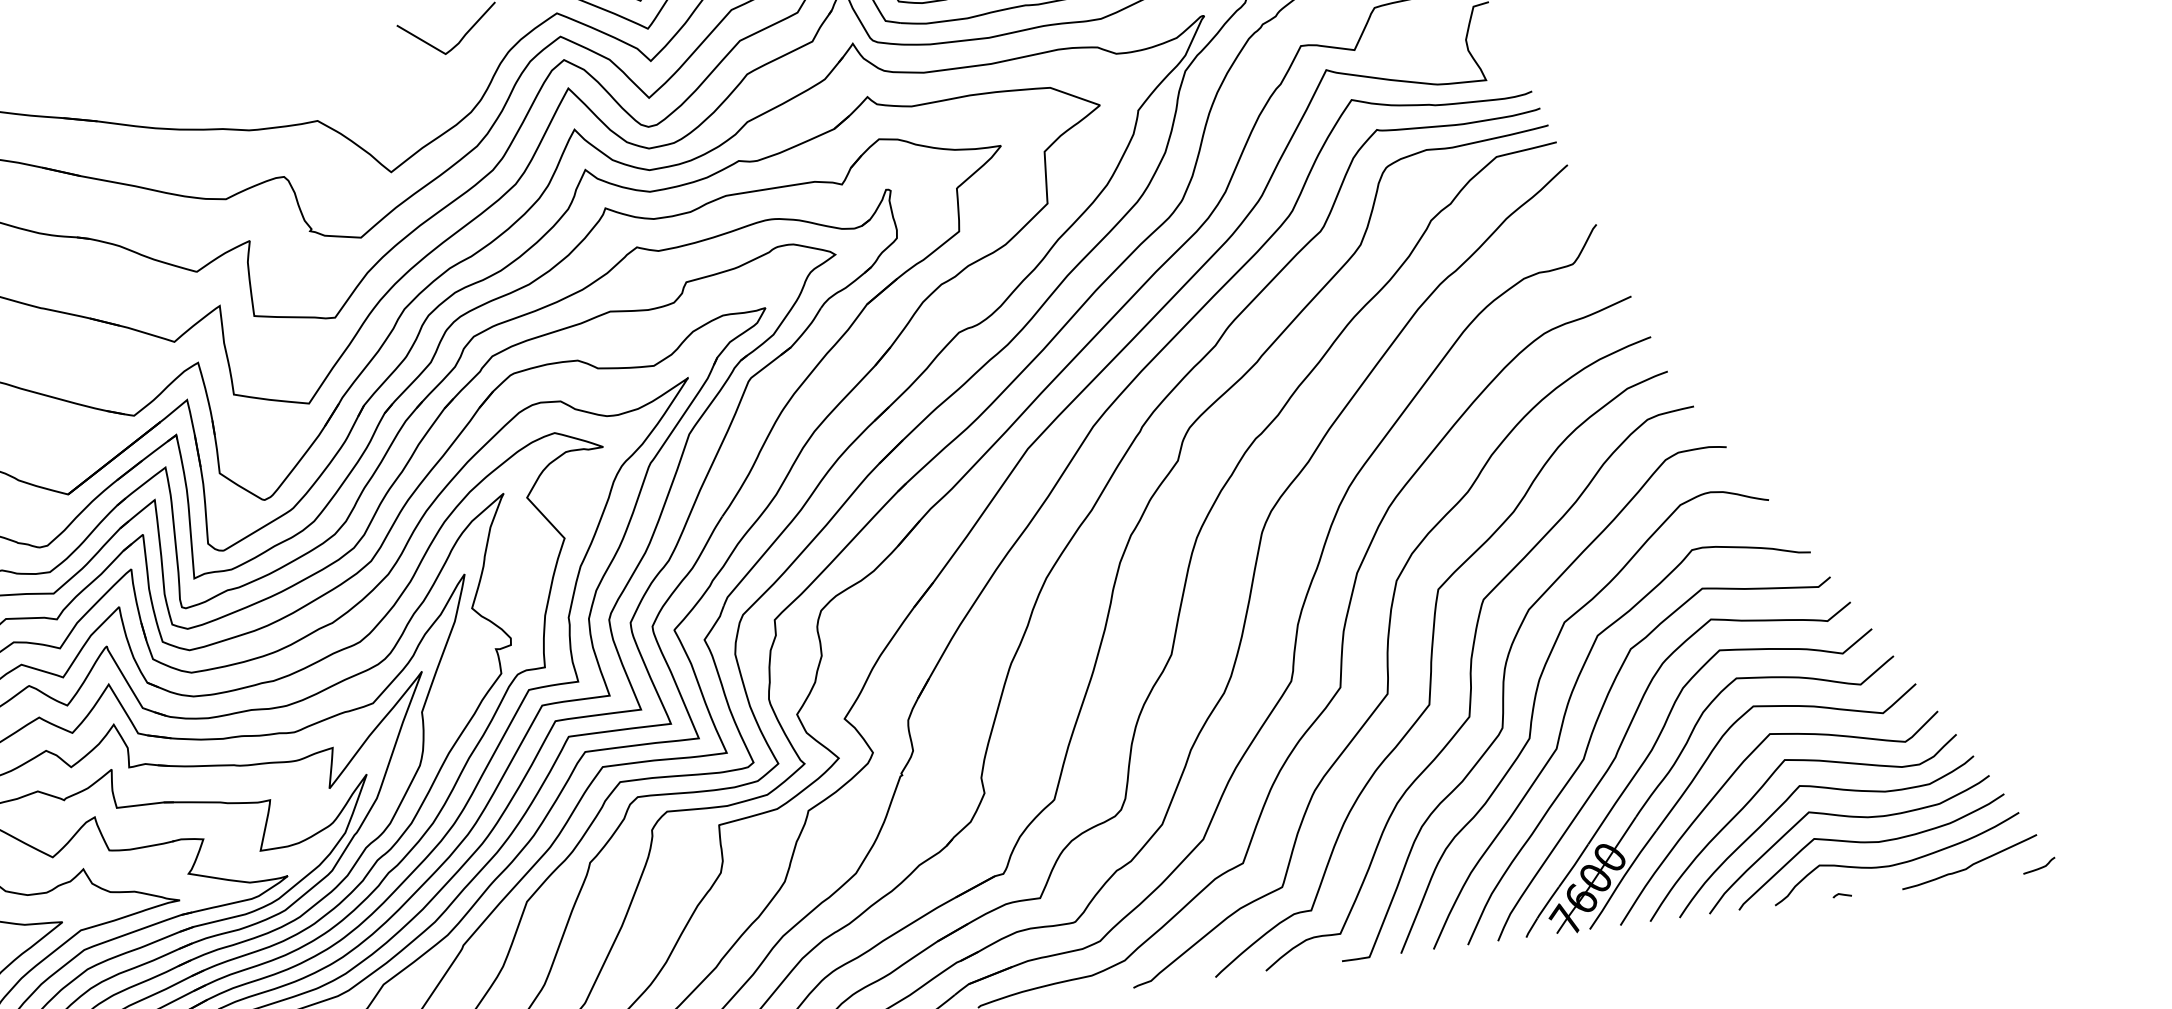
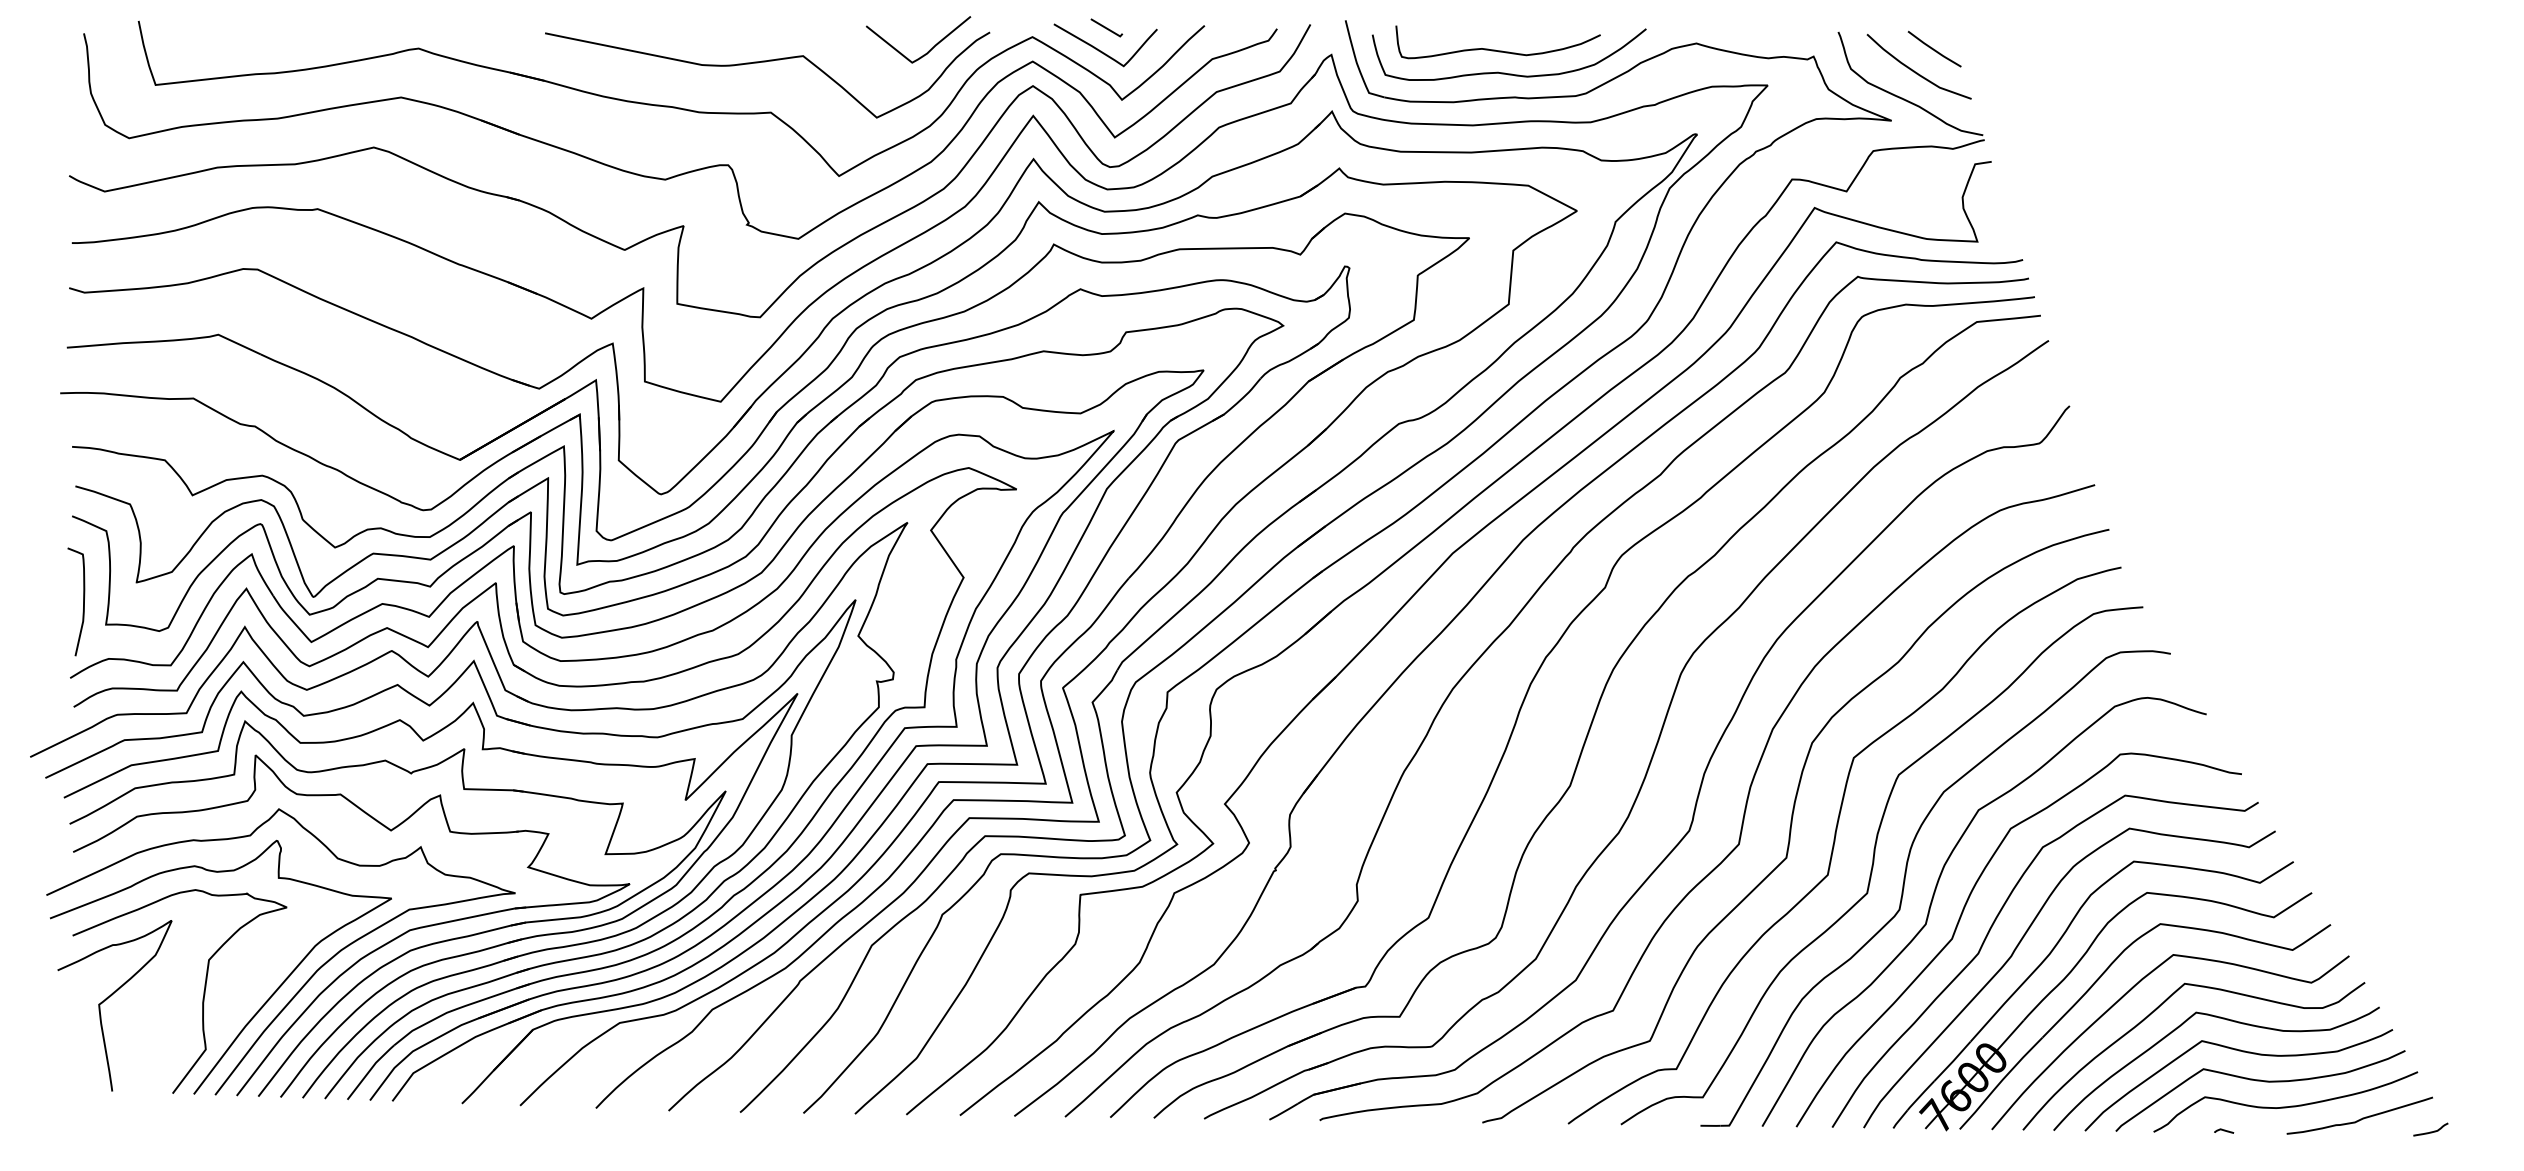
curve: (306, 73) -> (766, 62), added

